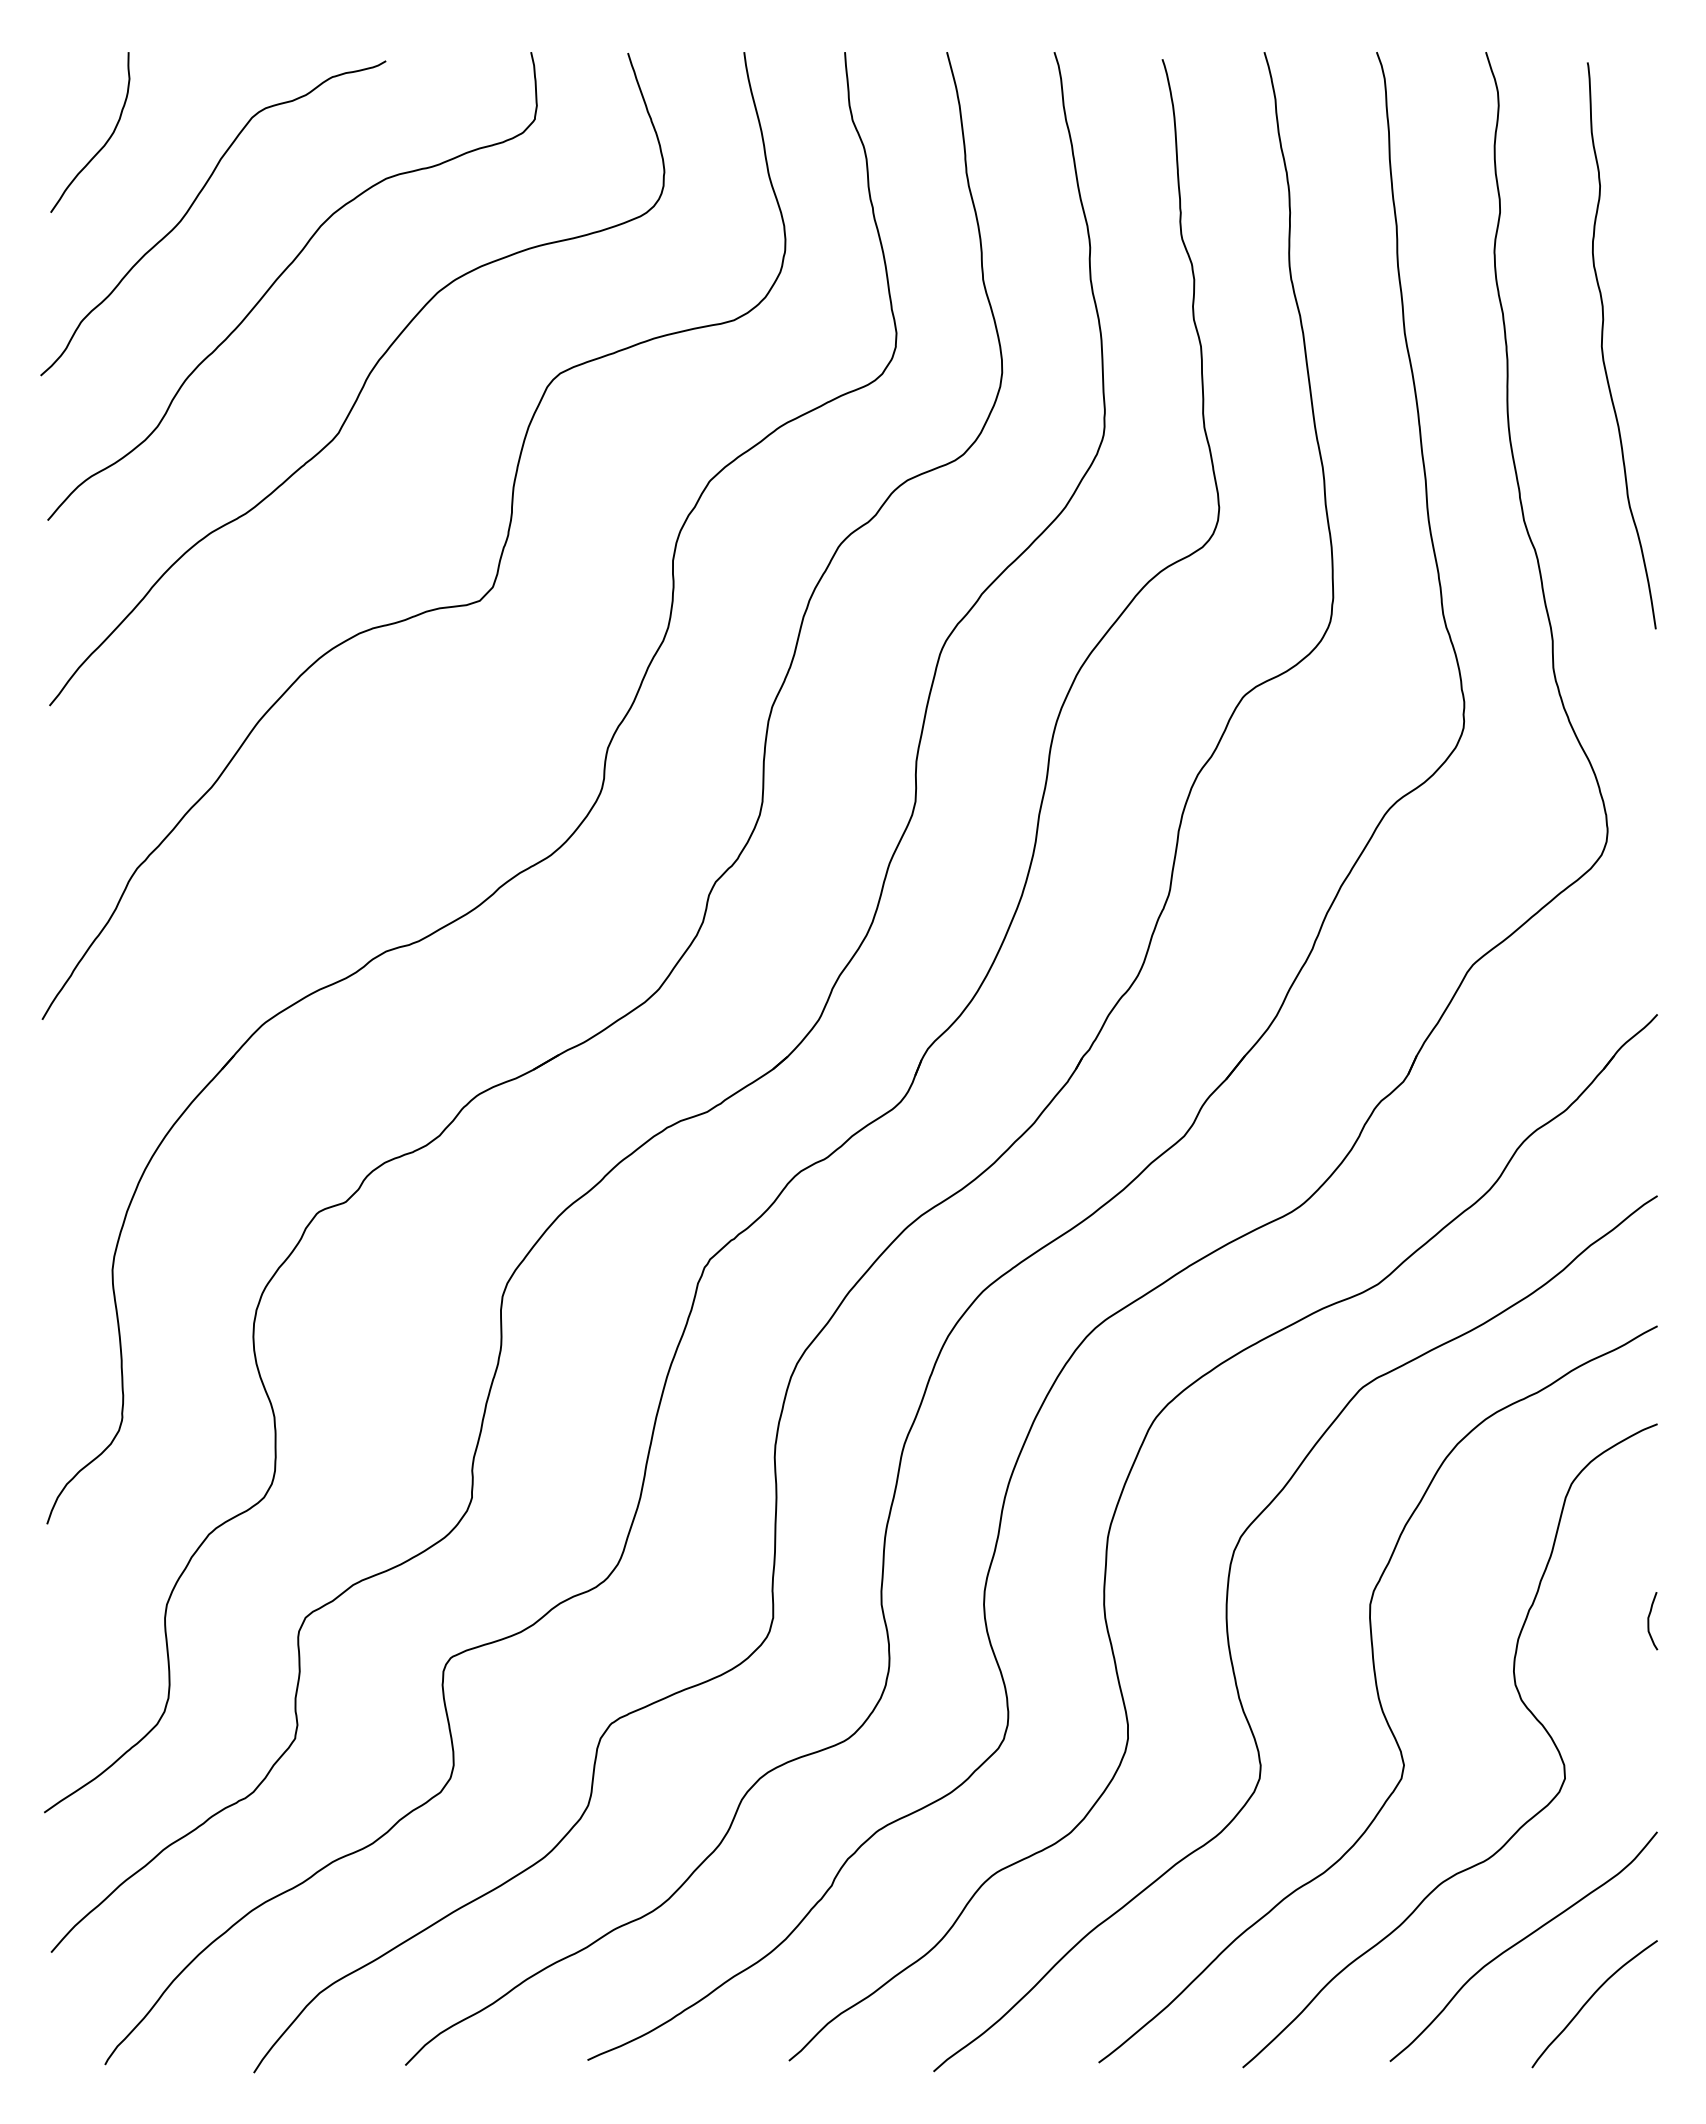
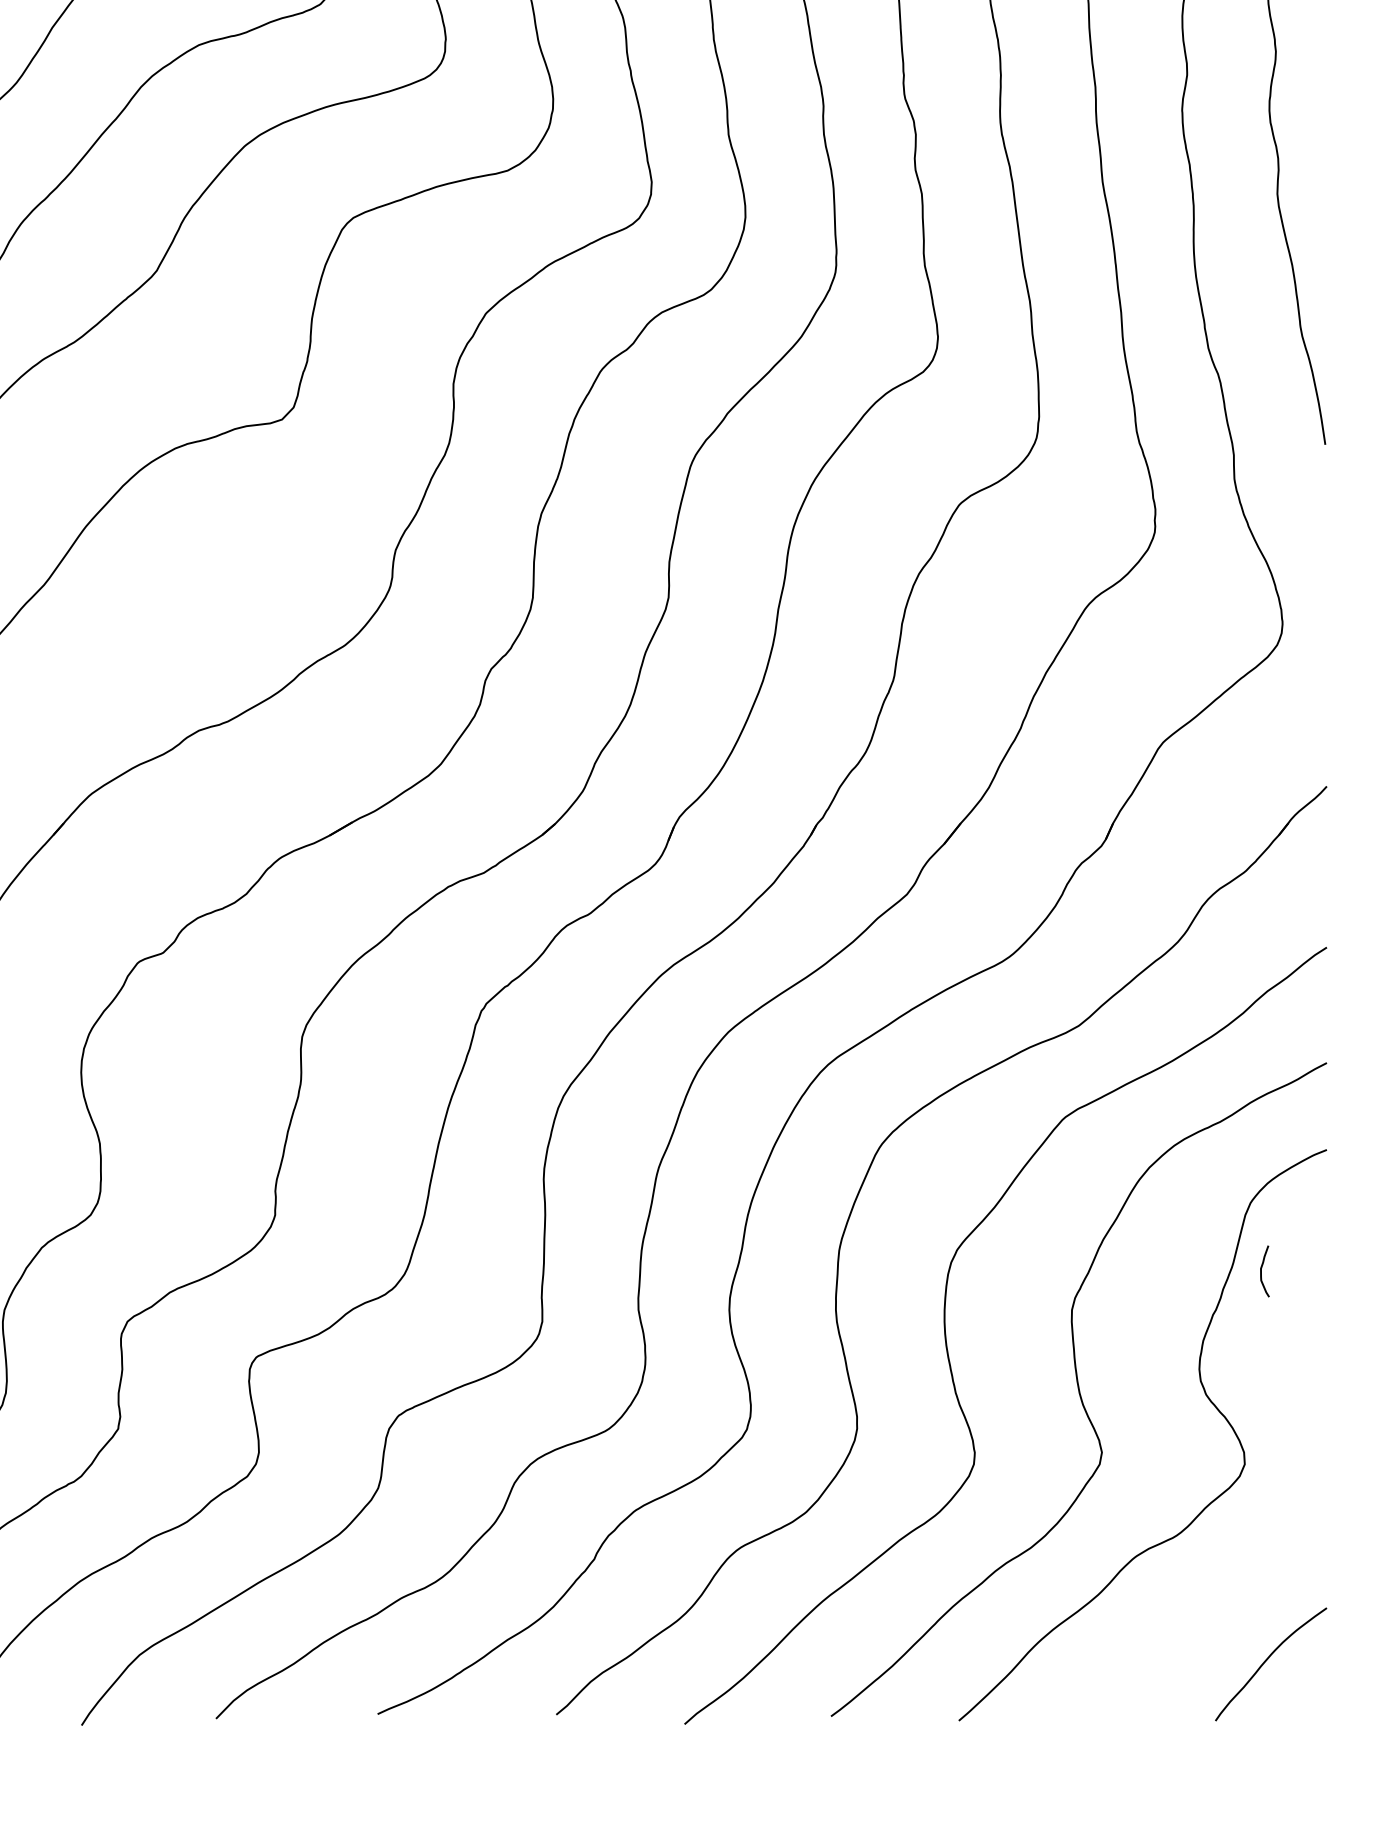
curve: (1649, 1621) -> (1262, 1271), moved
curve: (1520, 1942) -> (1205, 1609), removed

